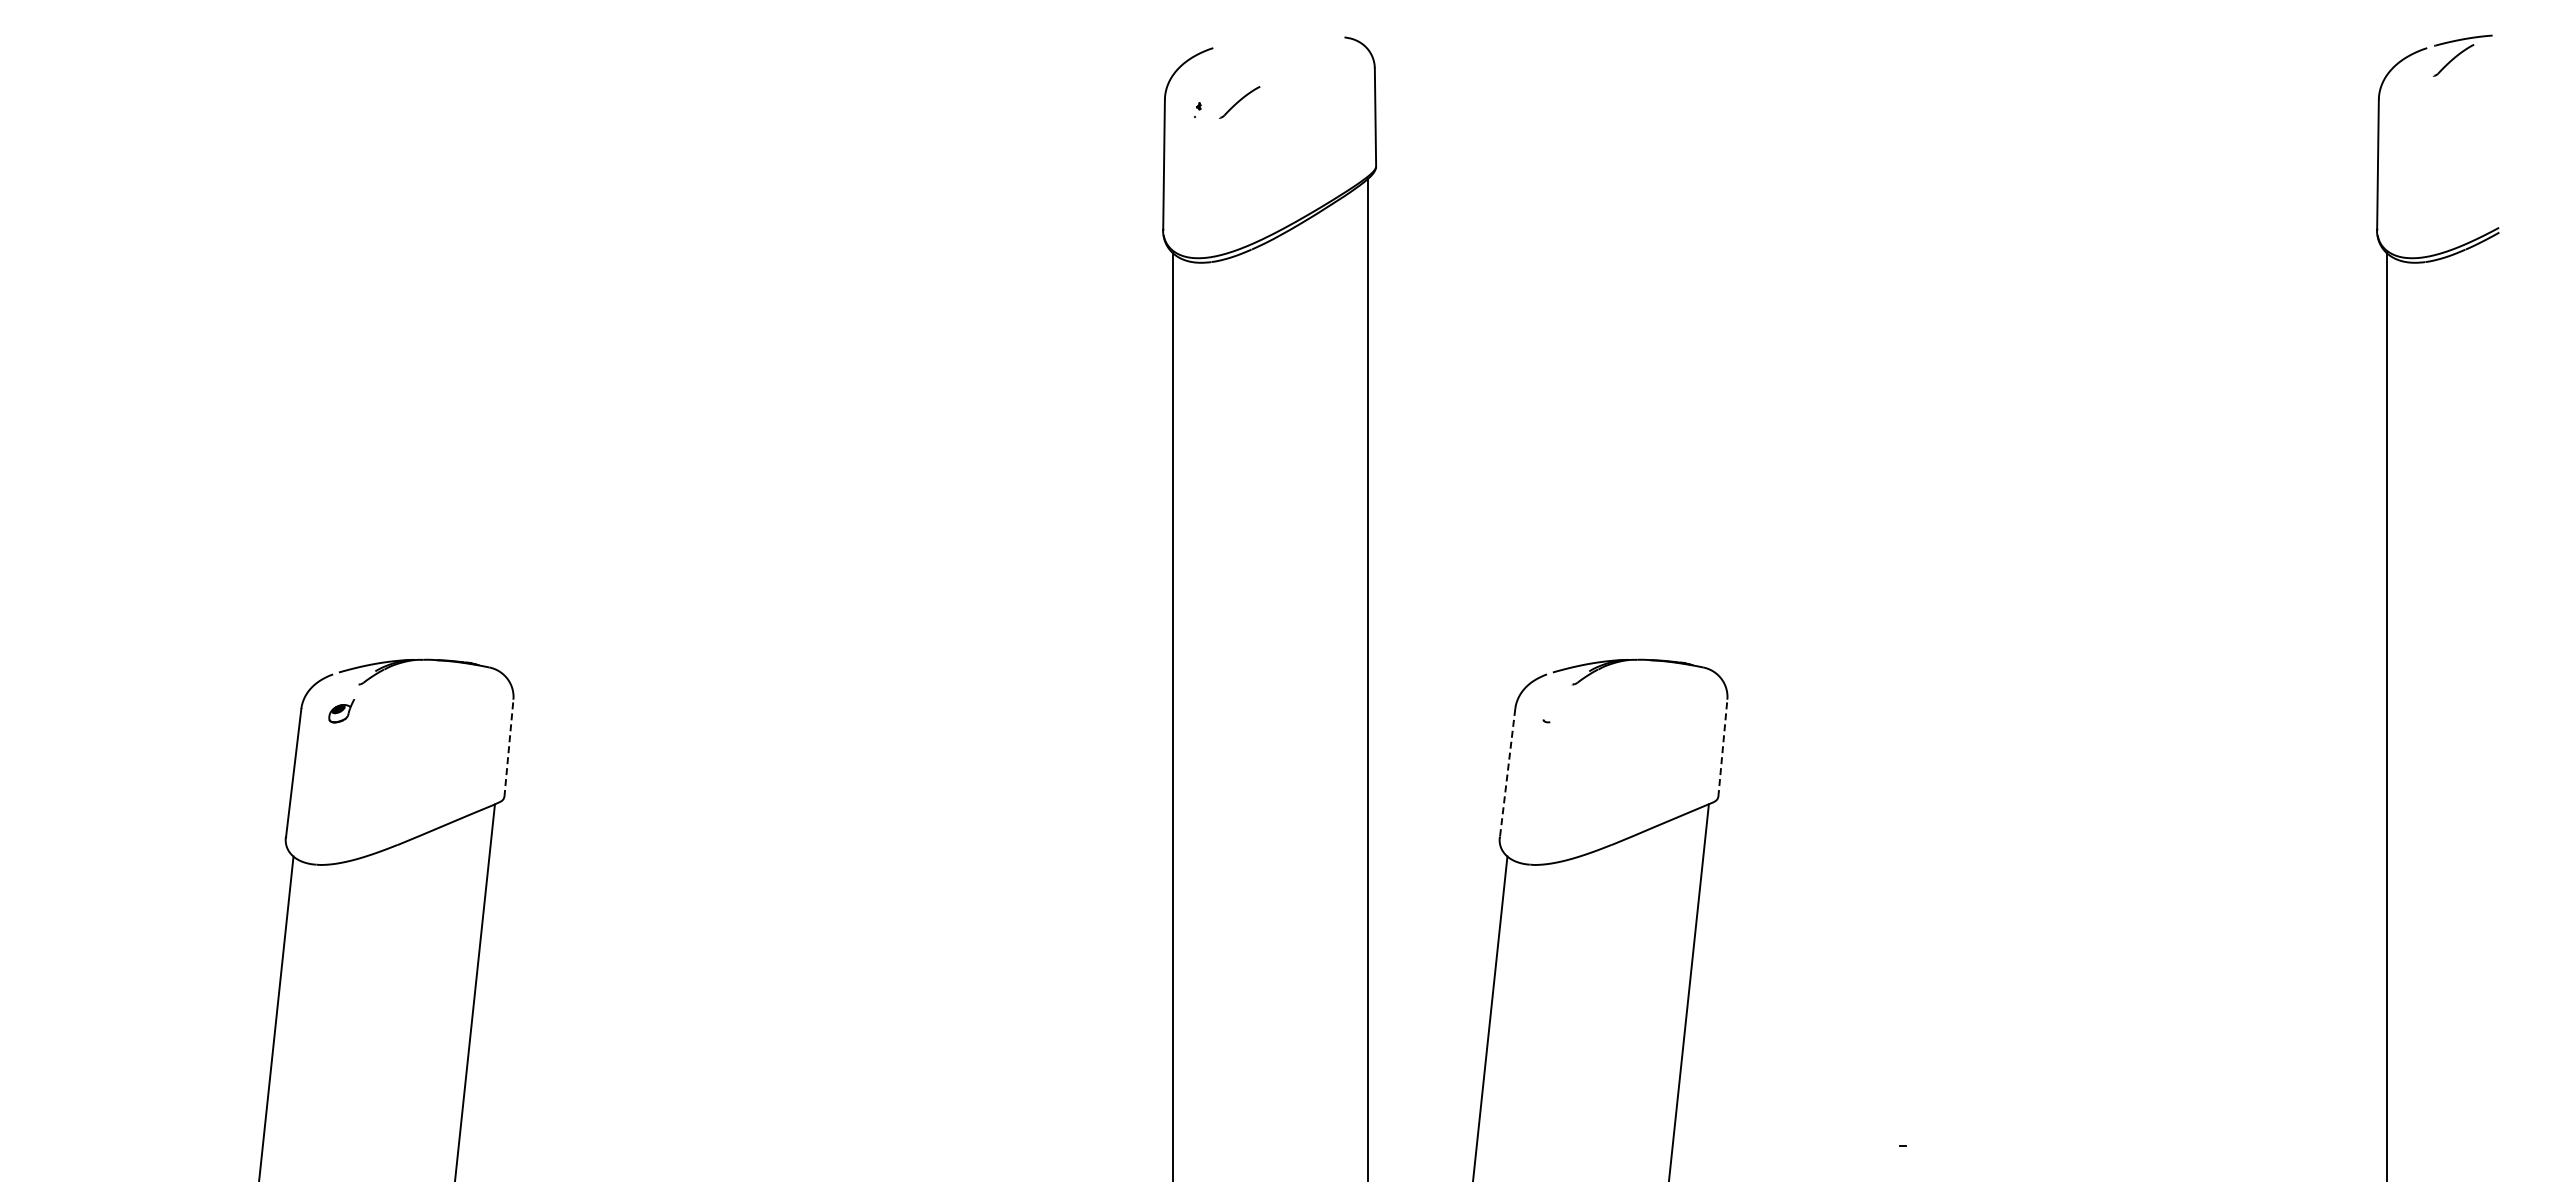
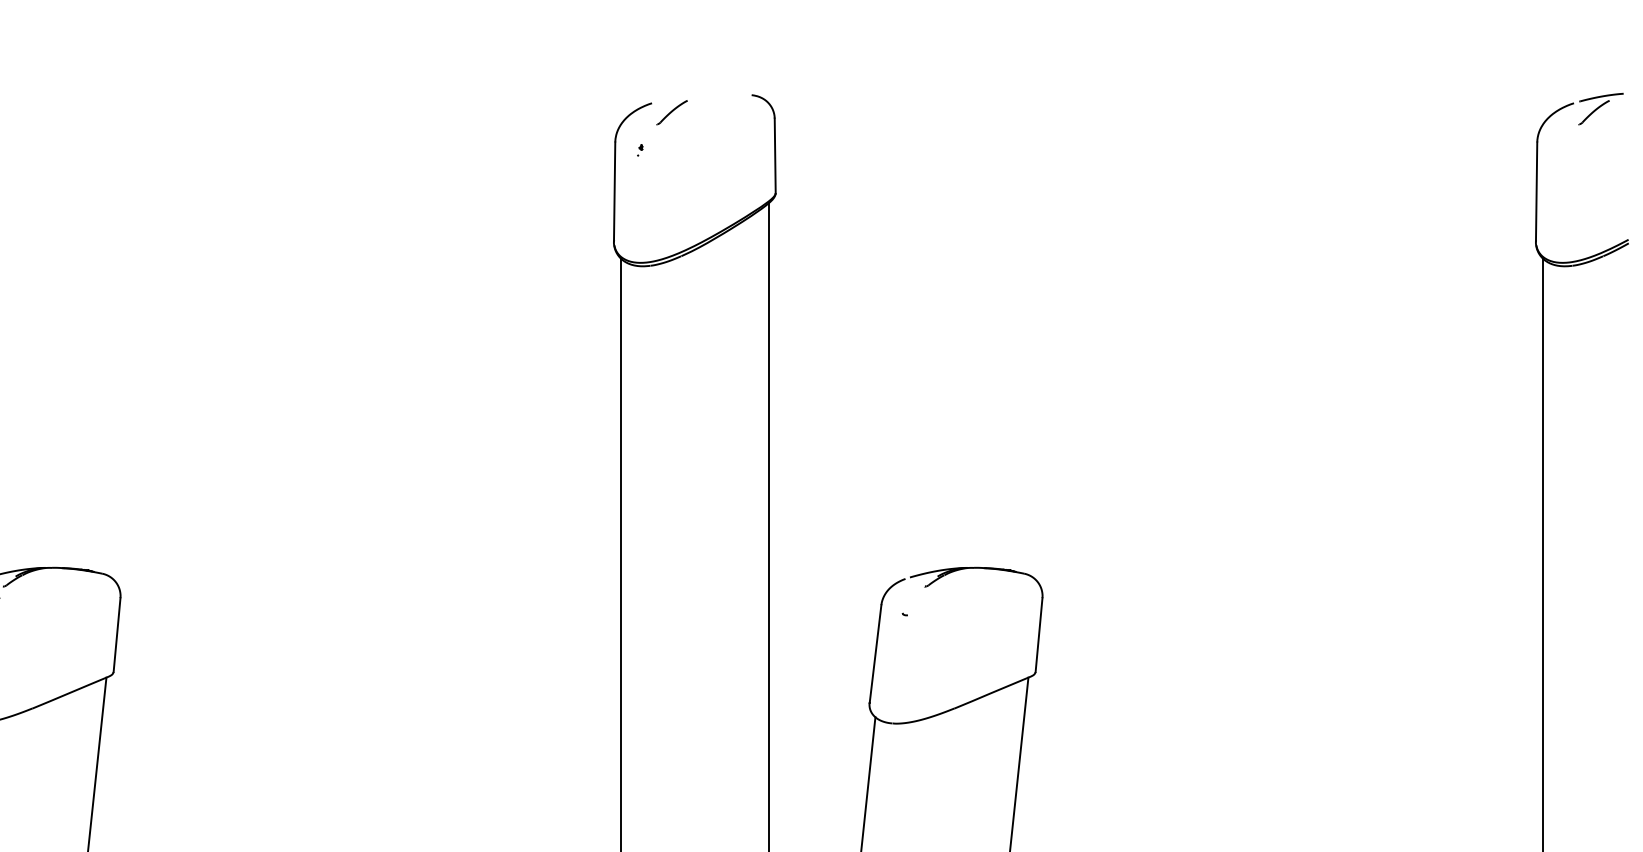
part: (1239, 102) -> (671, 112), moved
line: (508, 748) -> (116, 635), dashed -> solid
line: (1722, 748) -> (1038, 635), dashed -> solid
line: (1507, 773) -> (875, 654), dashed -> solid

